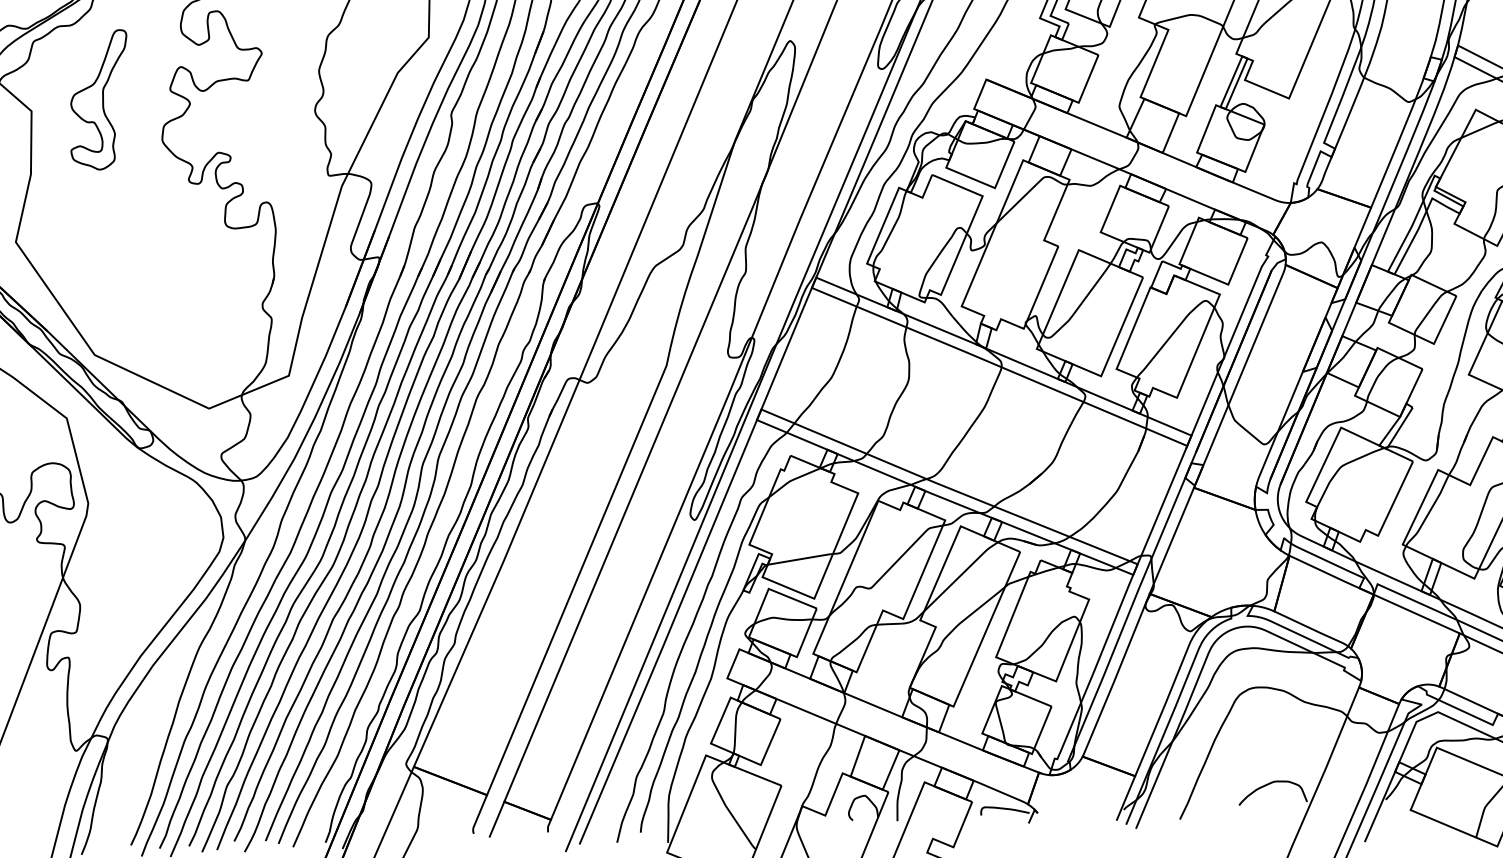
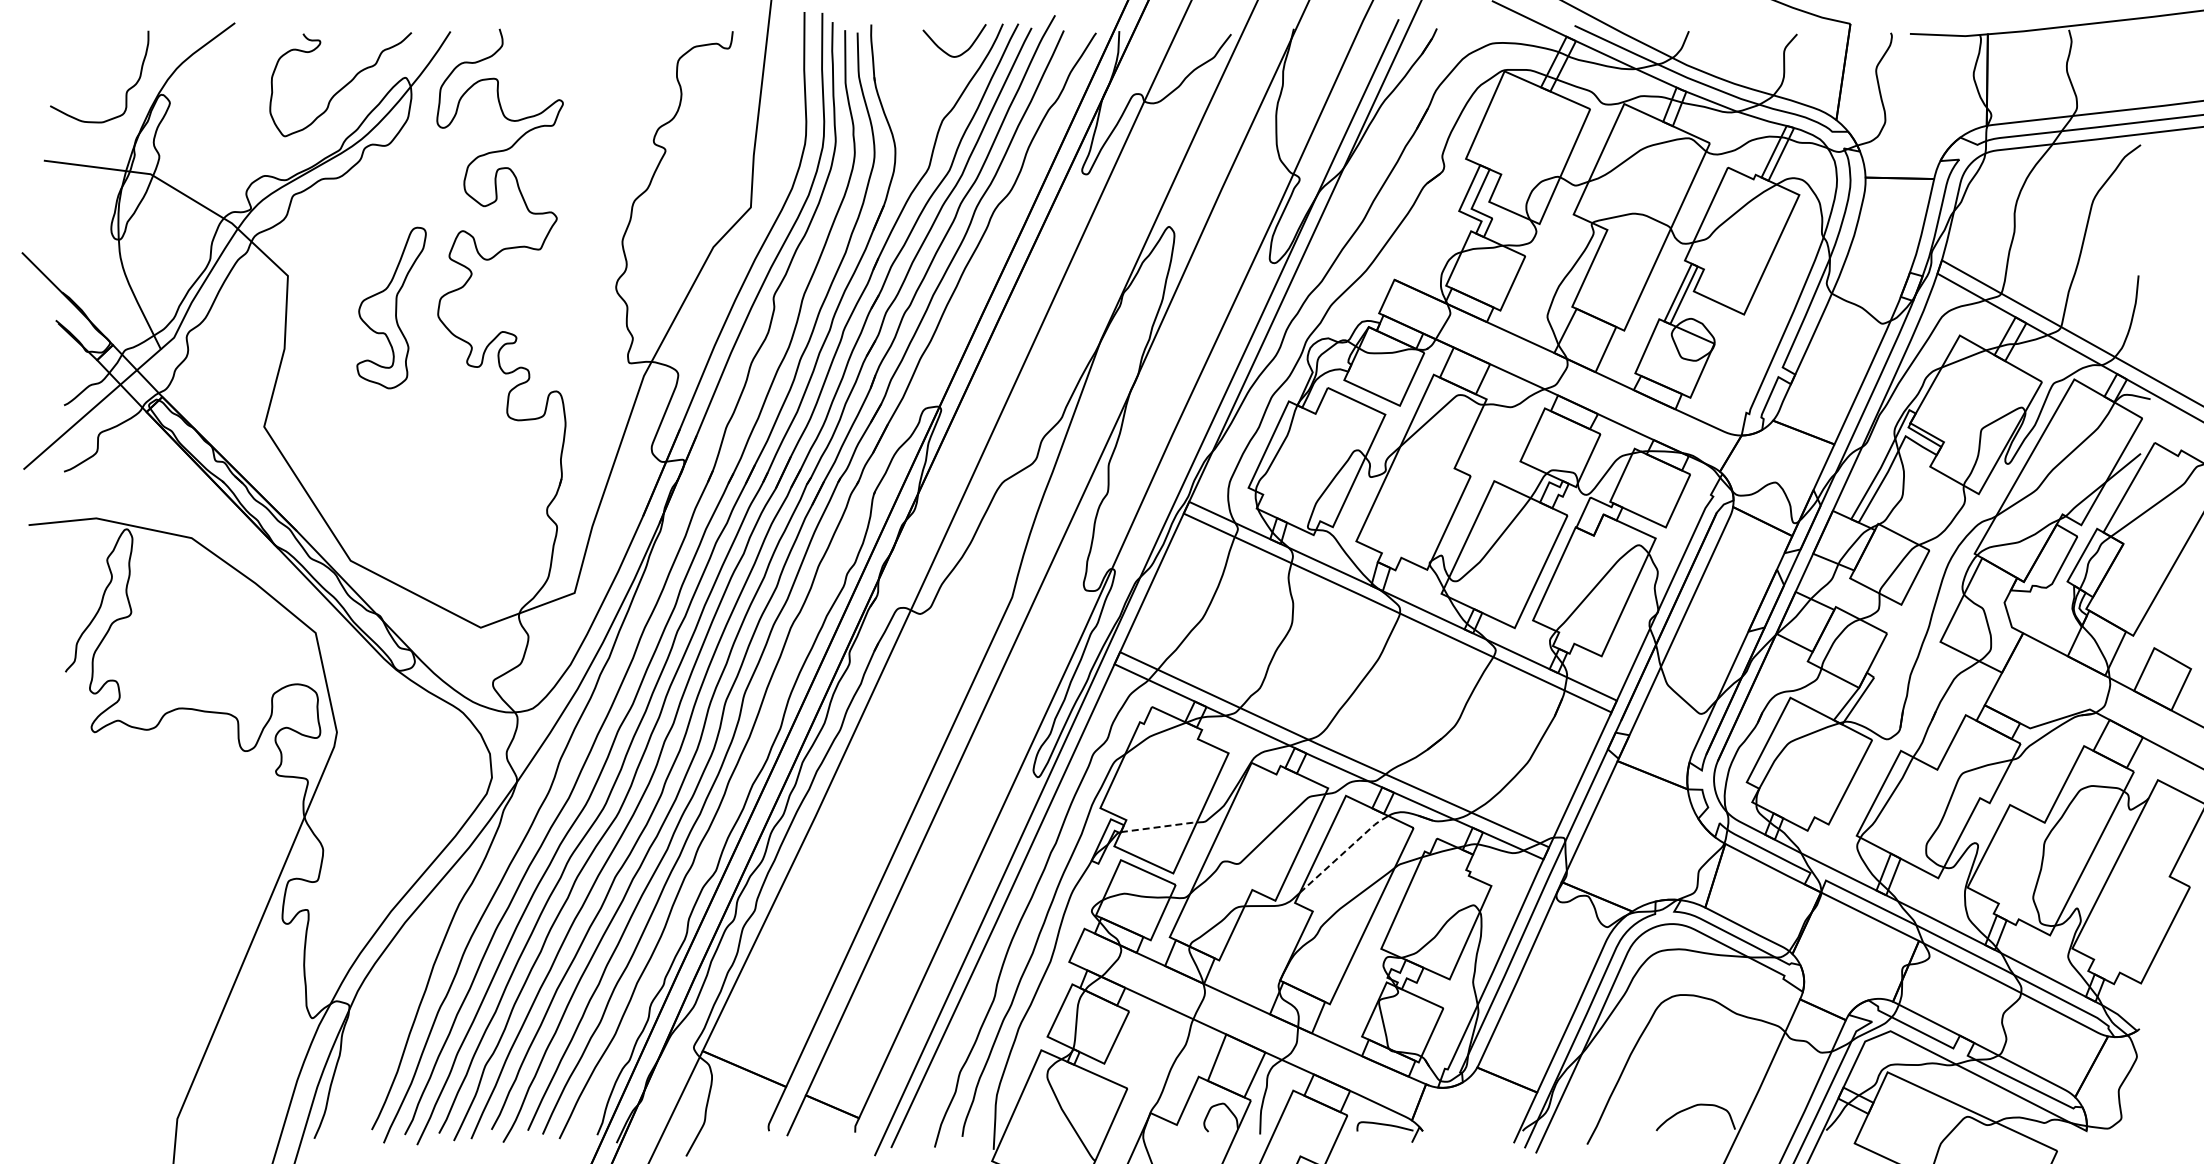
part: (99, 99) -> (391, 307), moved
line: (801, 558) -> (1160, 826), solid -> dashed
line: (961, 575) -> (1344, 852), solid -> dashed

